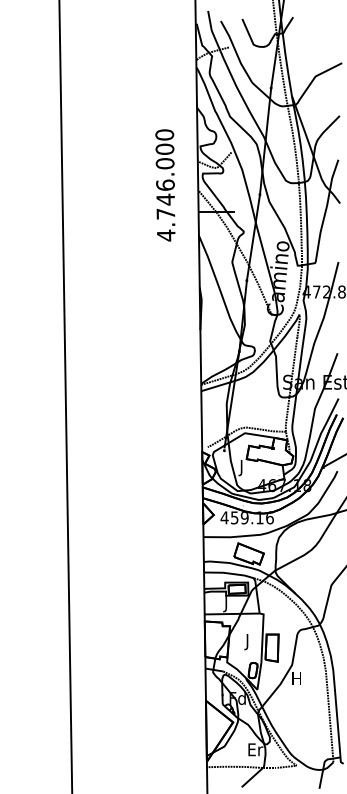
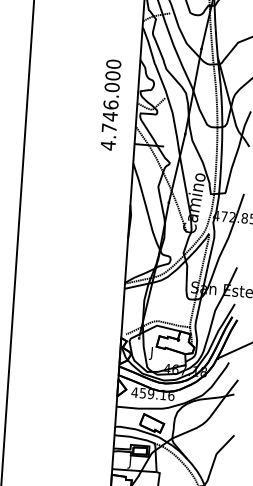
text: (165, 185) -> (110, 105), moved

